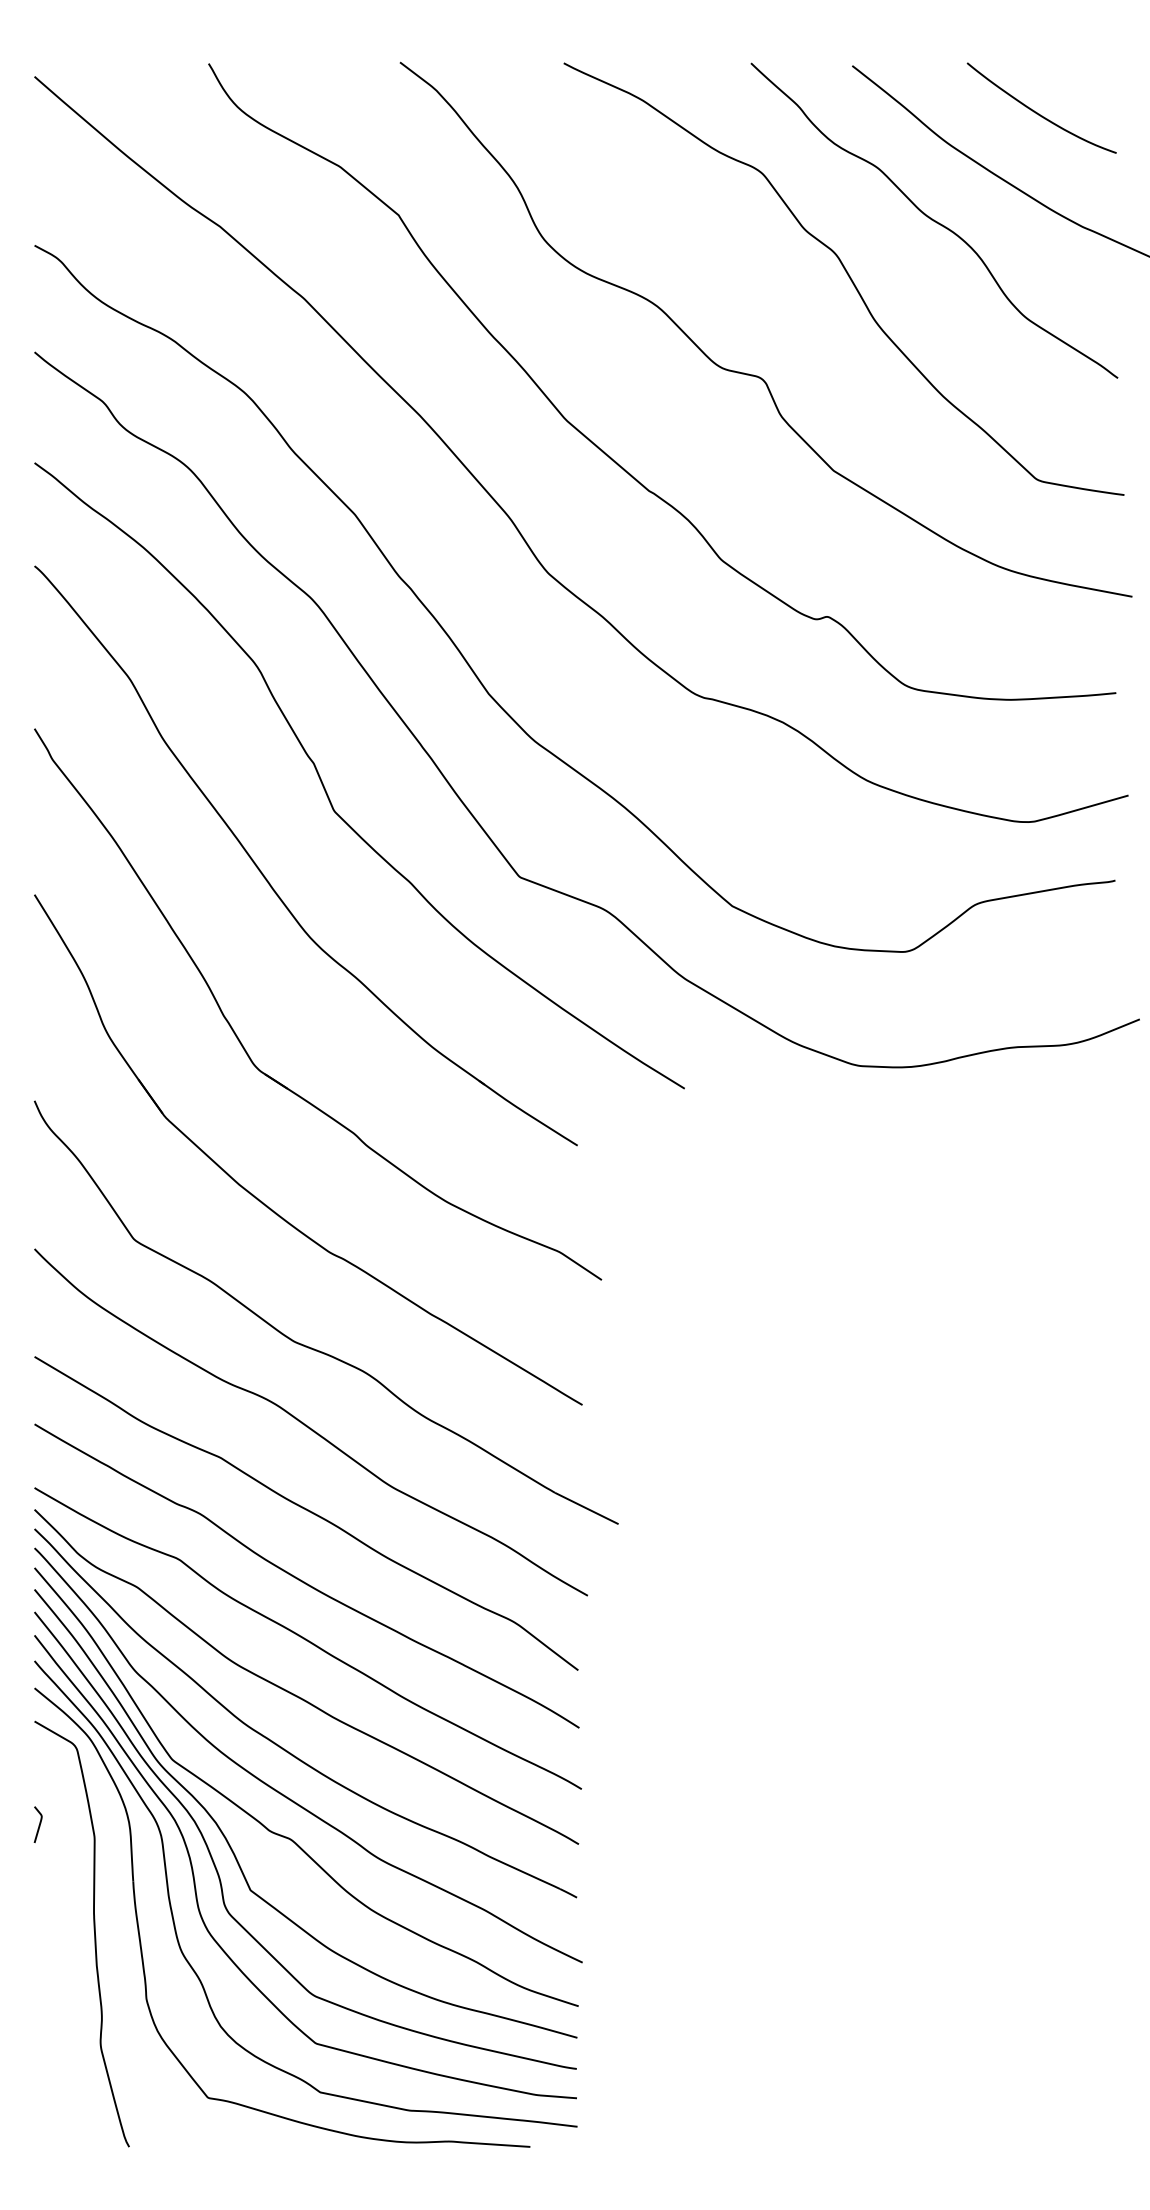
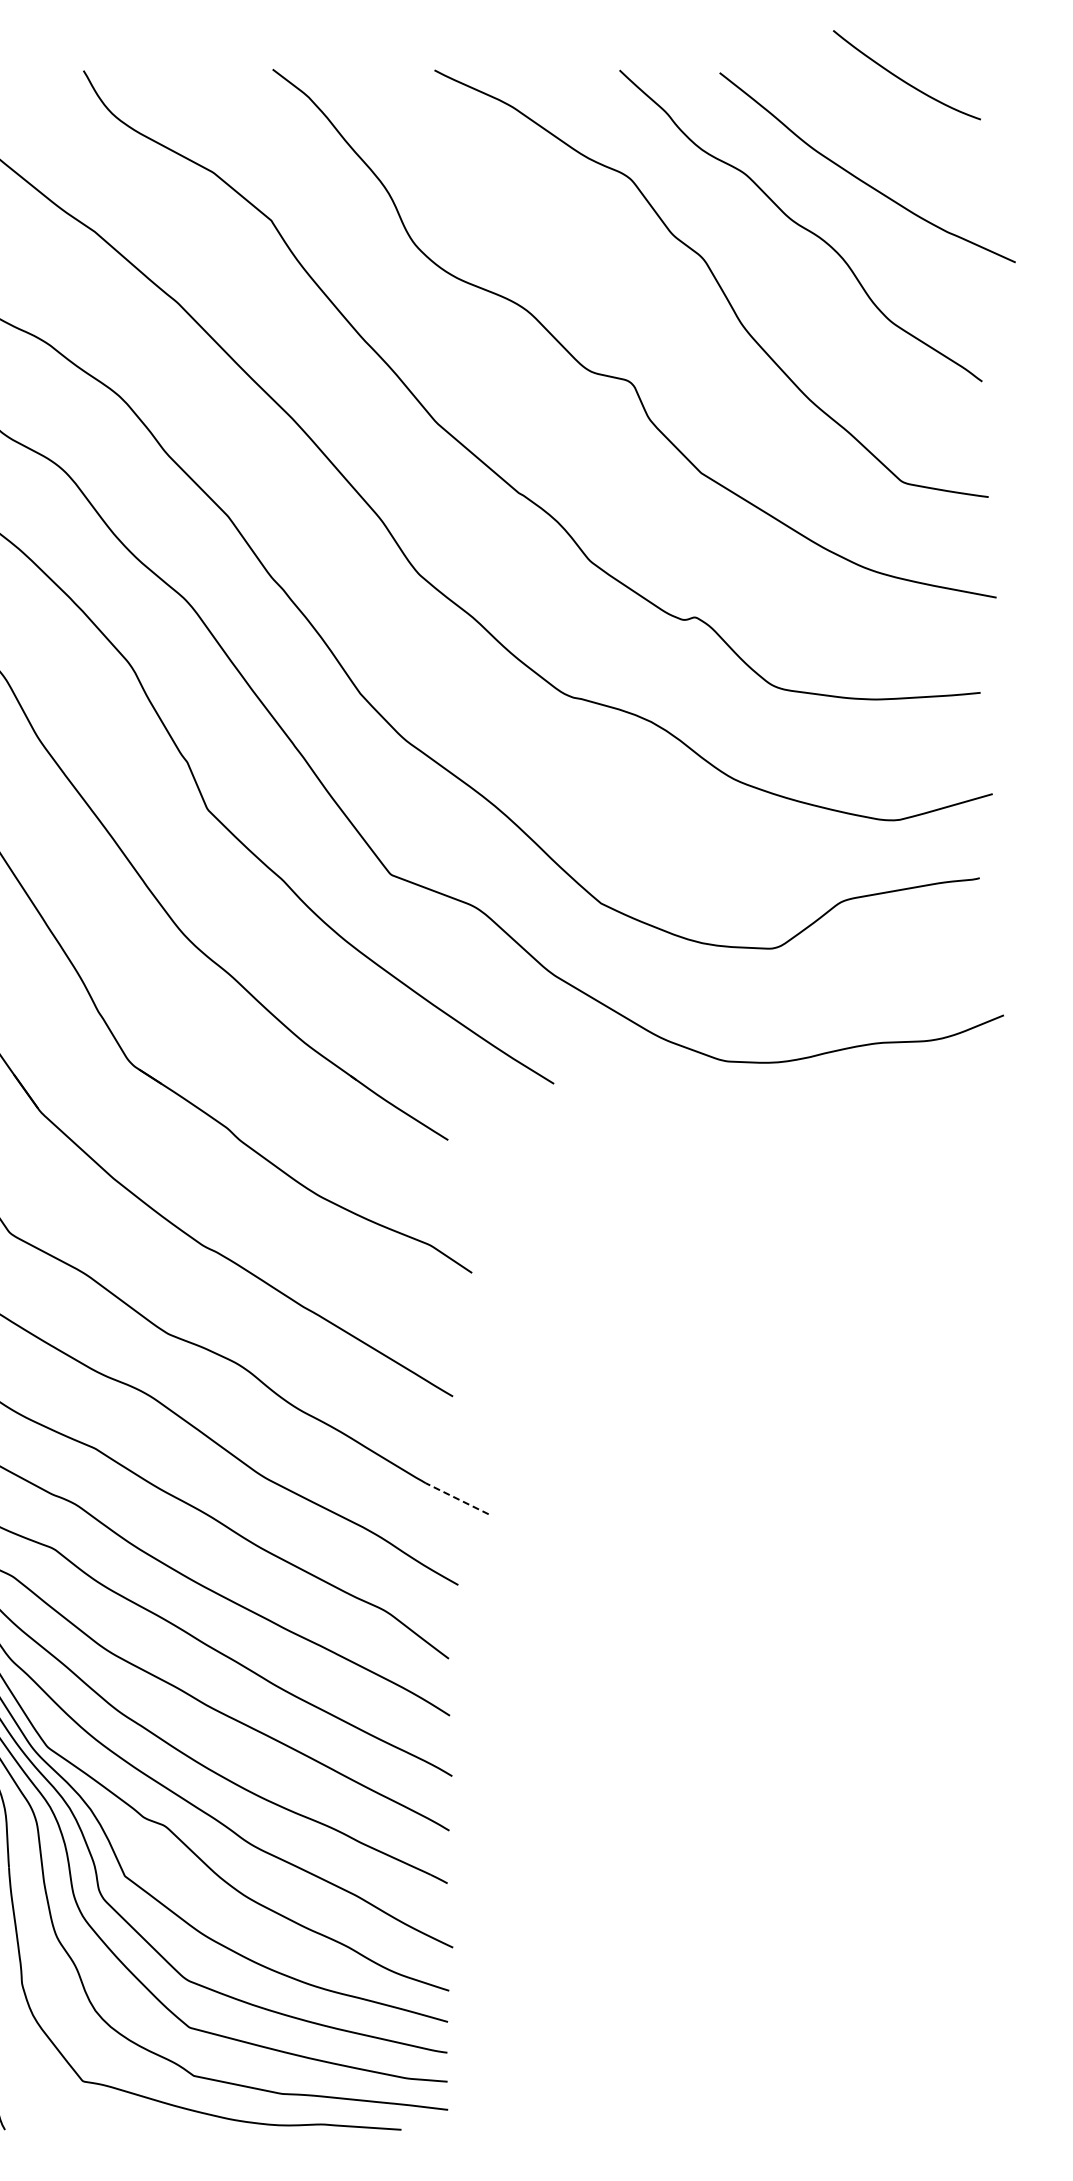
curve: (1039, 113) -> (904, 80), moved
line: (586, 1508) -> (456, 1498), solid -> dashed

